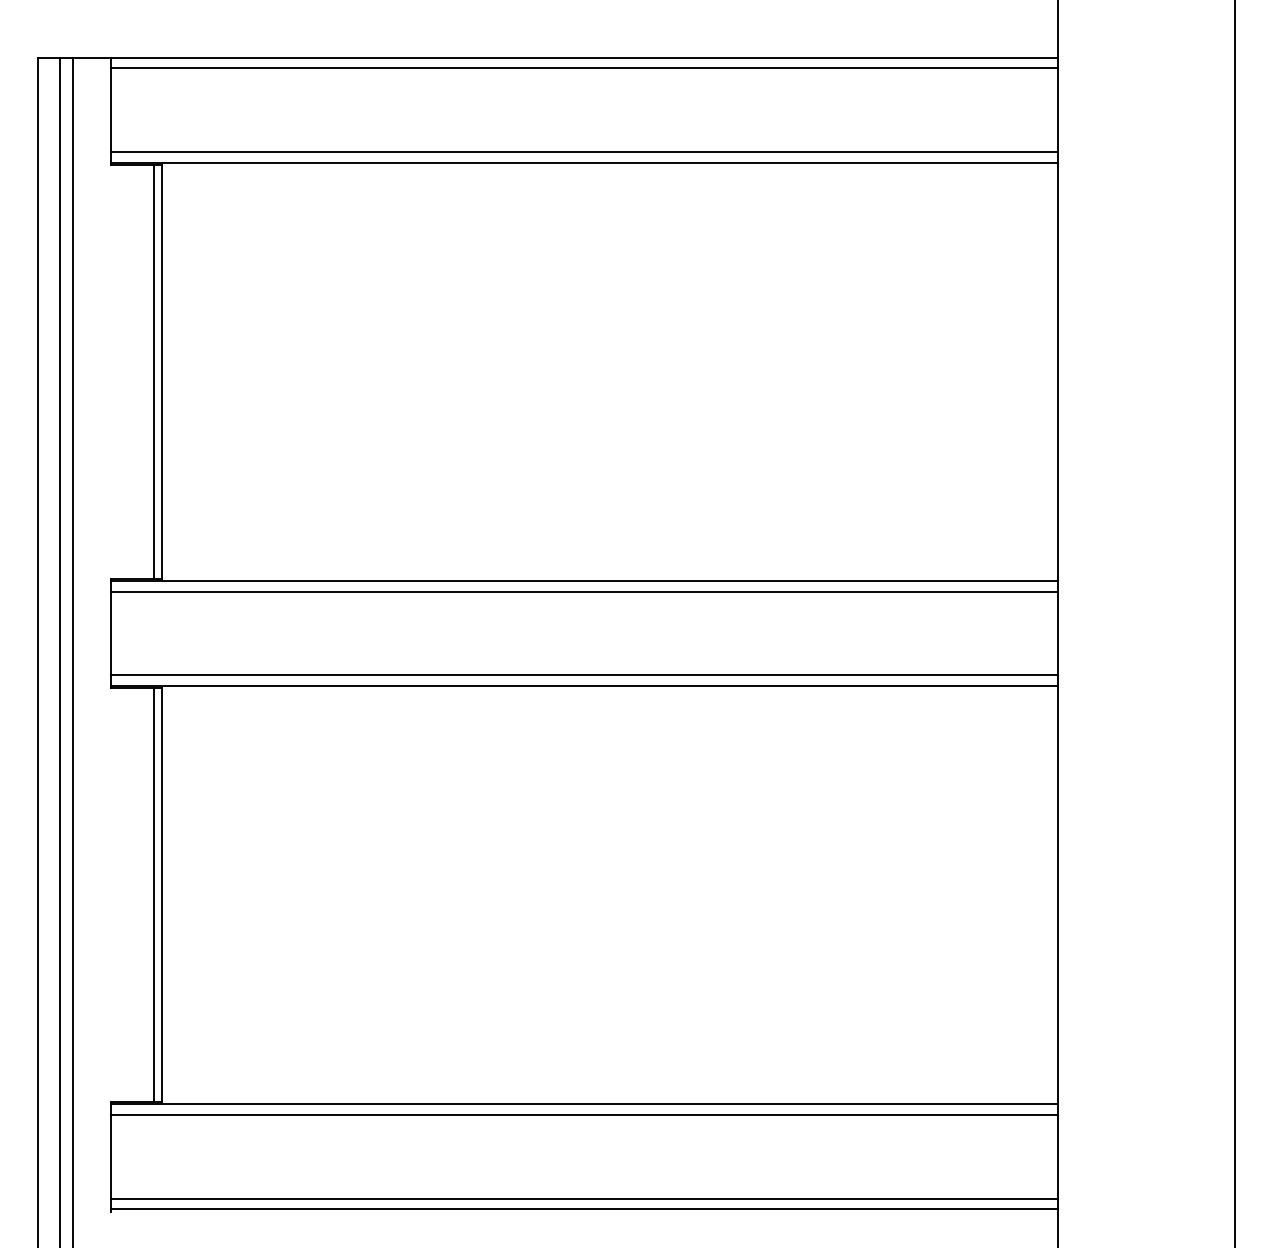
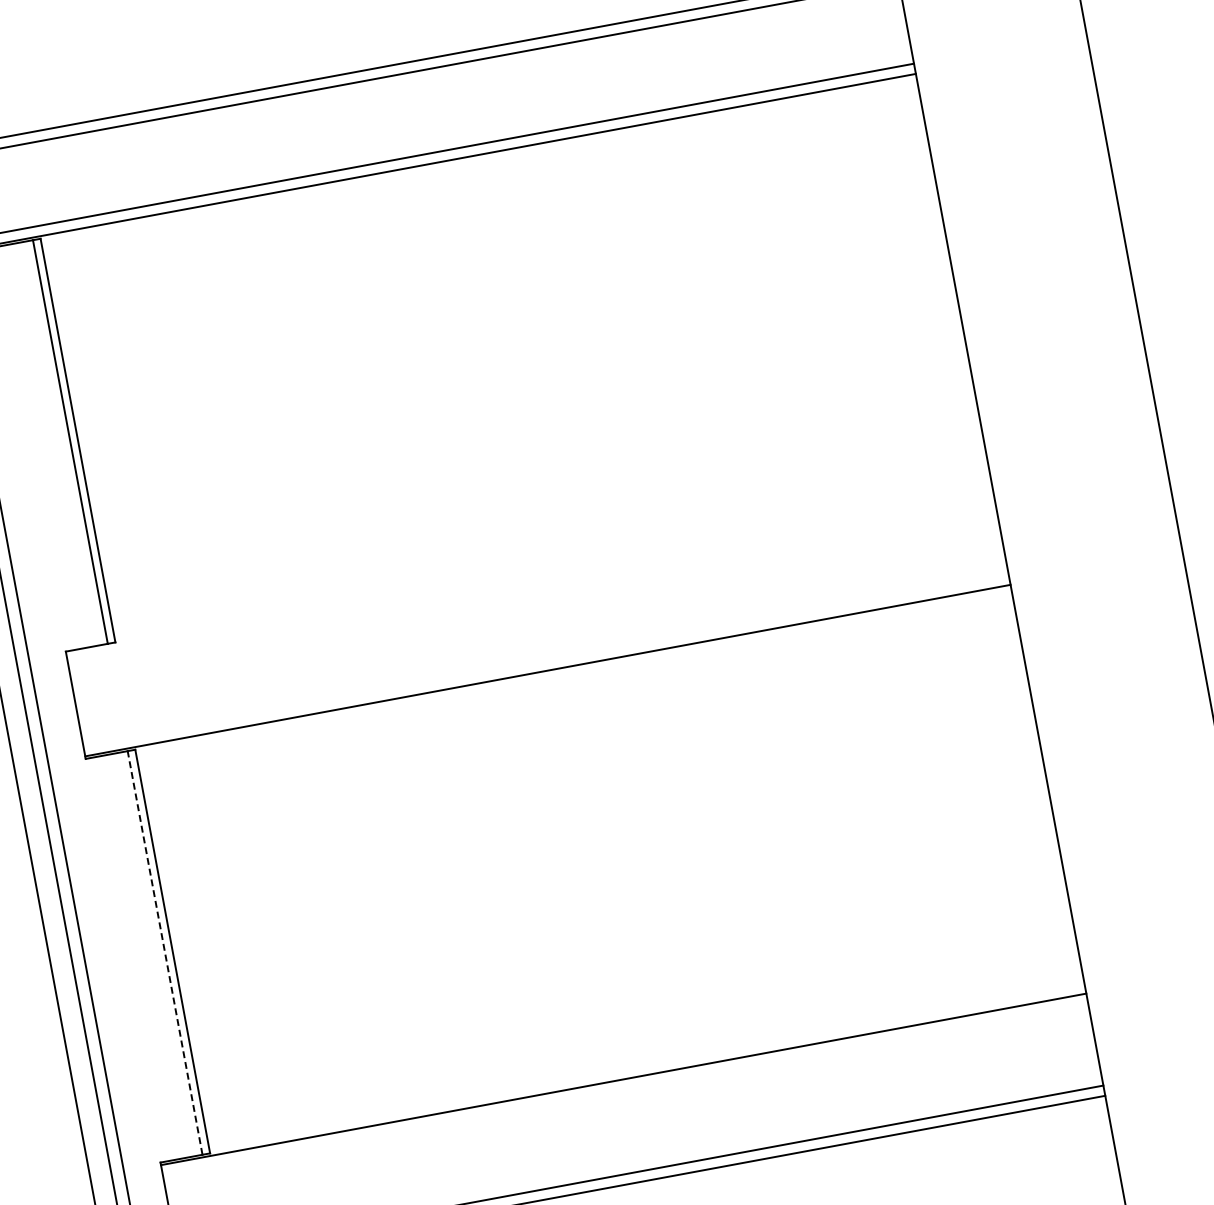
line: (584, 581) -> (528, 568), removed
line: (584, 591) -> (530, 578), removed
line: (584, 675) -> (545, 660), removed
line: (153, 895) -> (164, 953), solid -> dashed
line: (584, 1114) -> (625, 1089), removed

